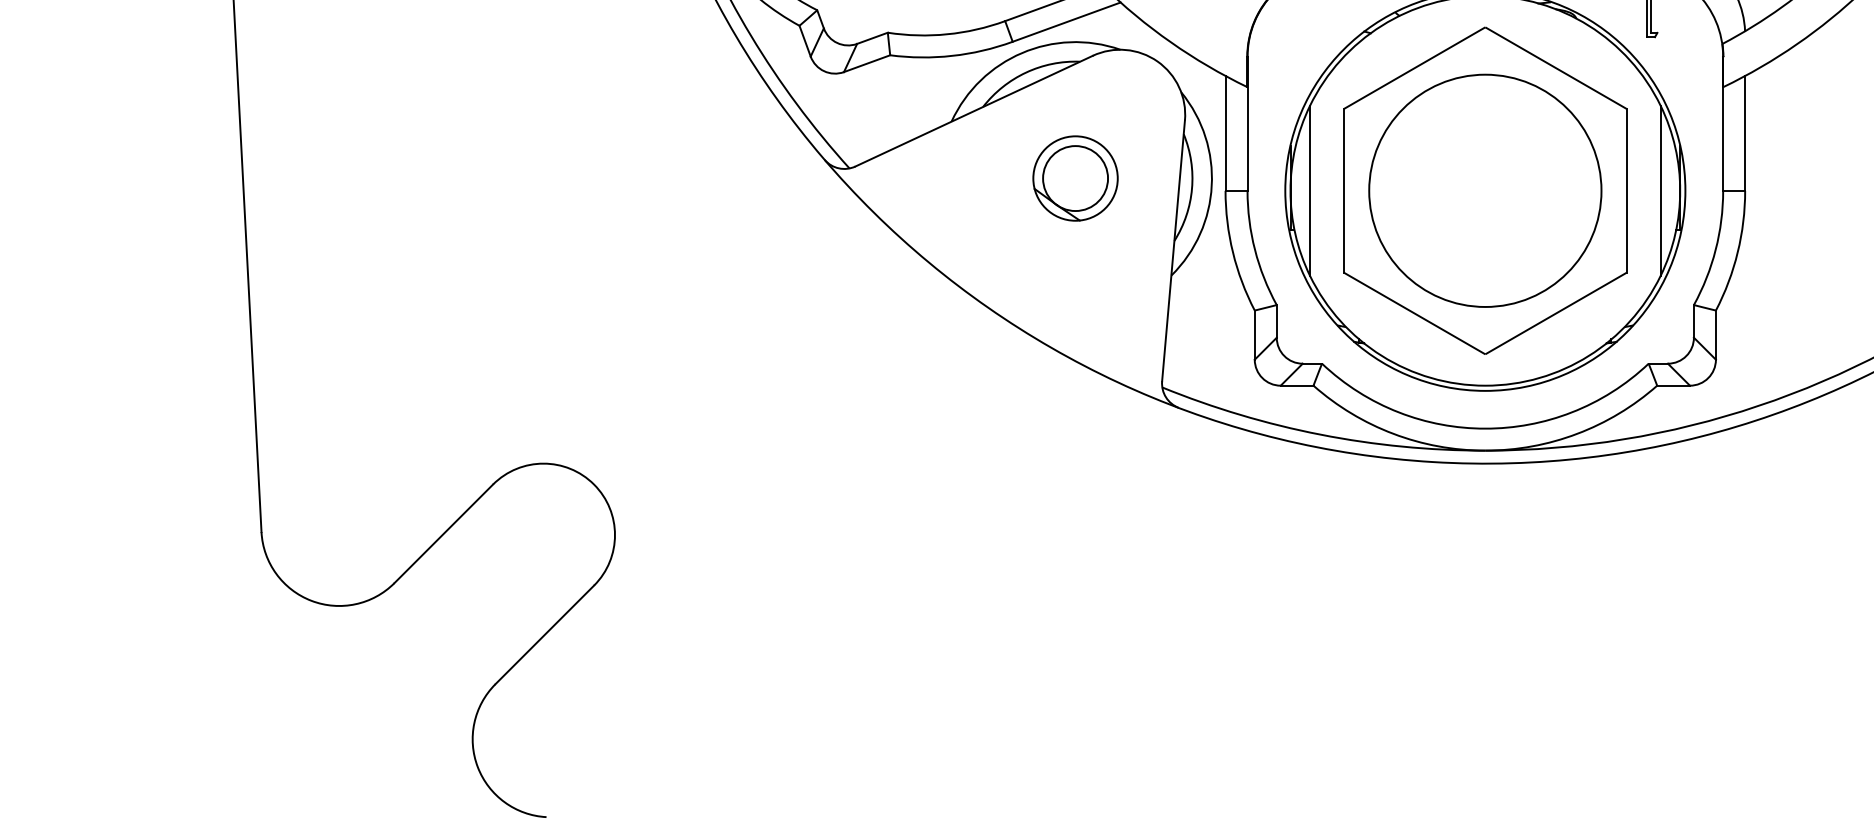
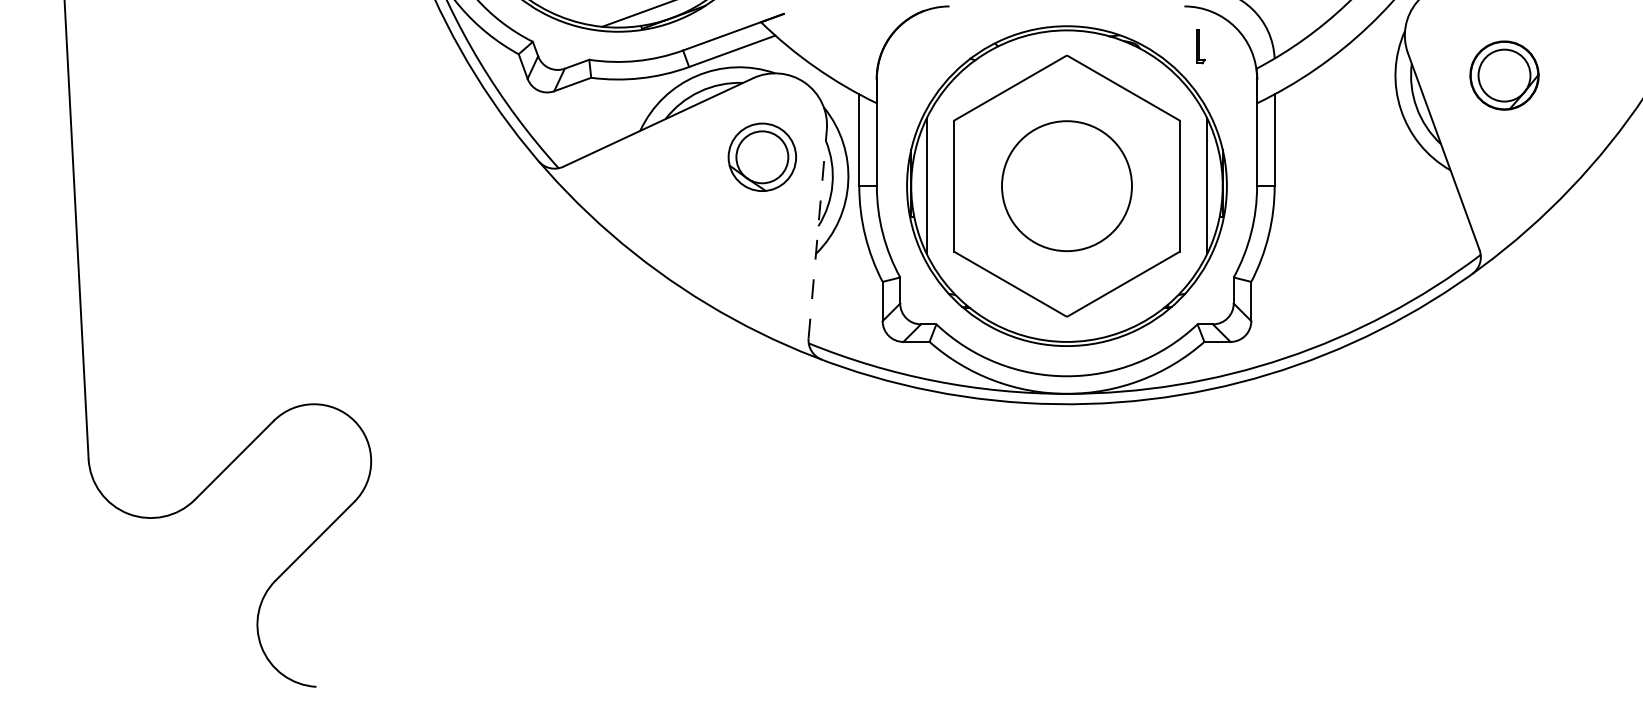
part: (1074, 177) -> (761, 156), moved
circle: (1484, 191) -> (1066, 186), size x0.7
line: (1173, 251) -> (817, 234), solid -> dashed

